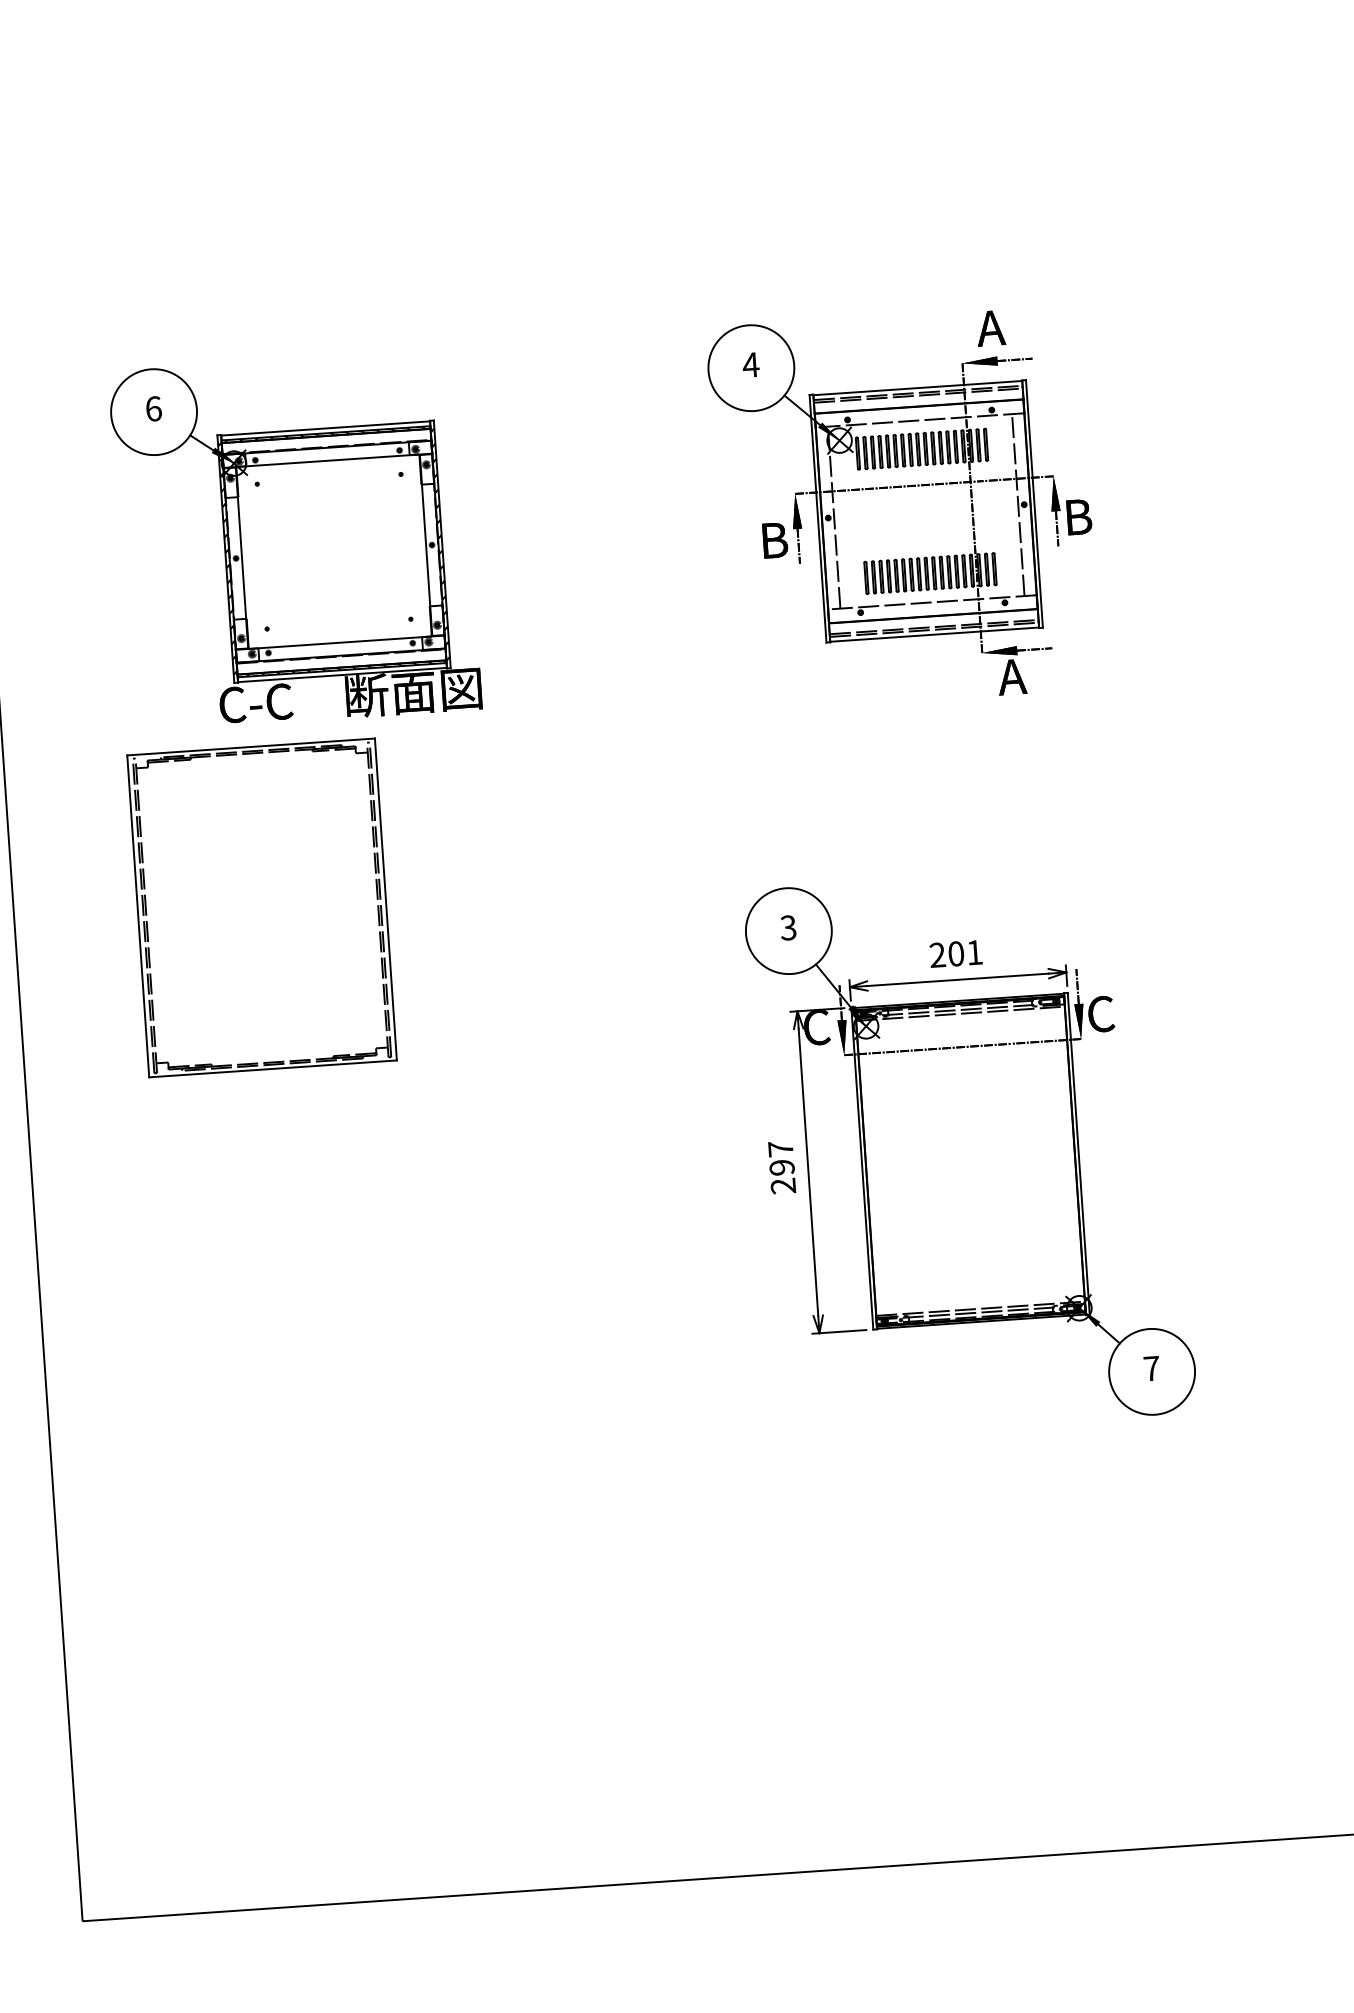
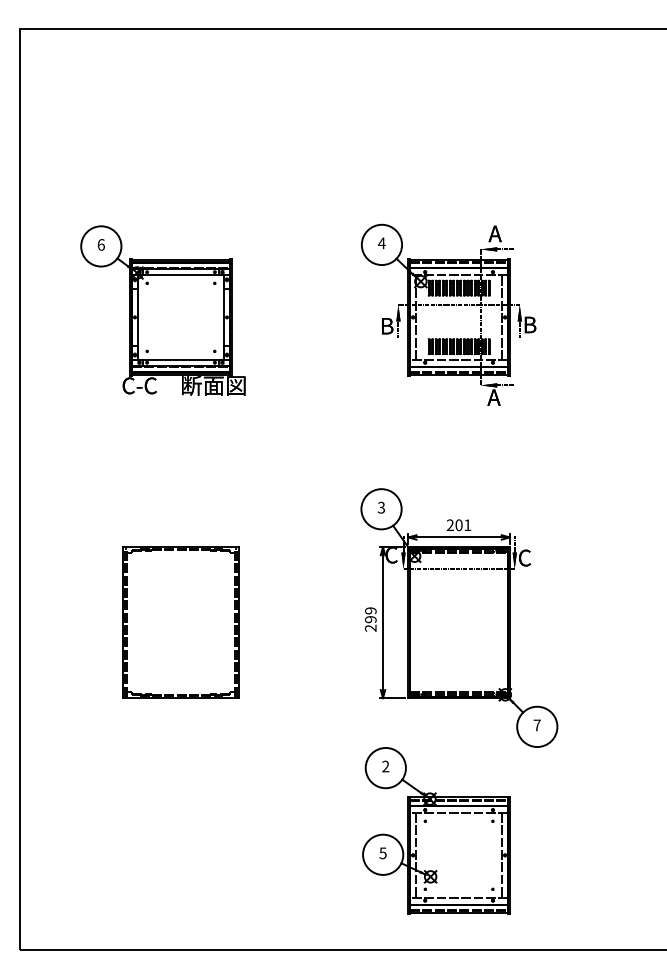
part: (260, 907) -> (180, 622), moved
text: (780, 1148) -> (370, 610), 297 -> 299
part: (952, 1607) -> (436, 830), added

